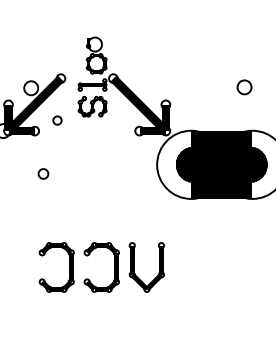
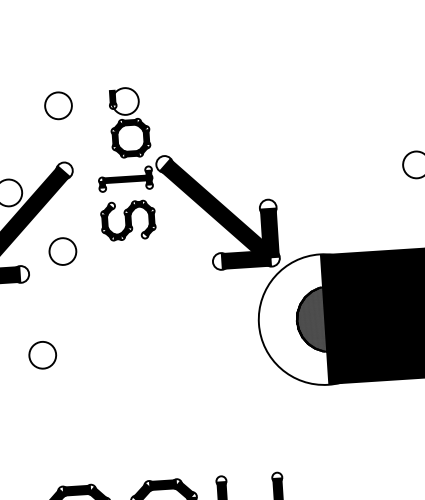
part: (59, 44) -> (57, 105), added
part: (57, 120) -> (62, 251), size x1.67
part: (43, 173) -> (42, 354), size x1.43

